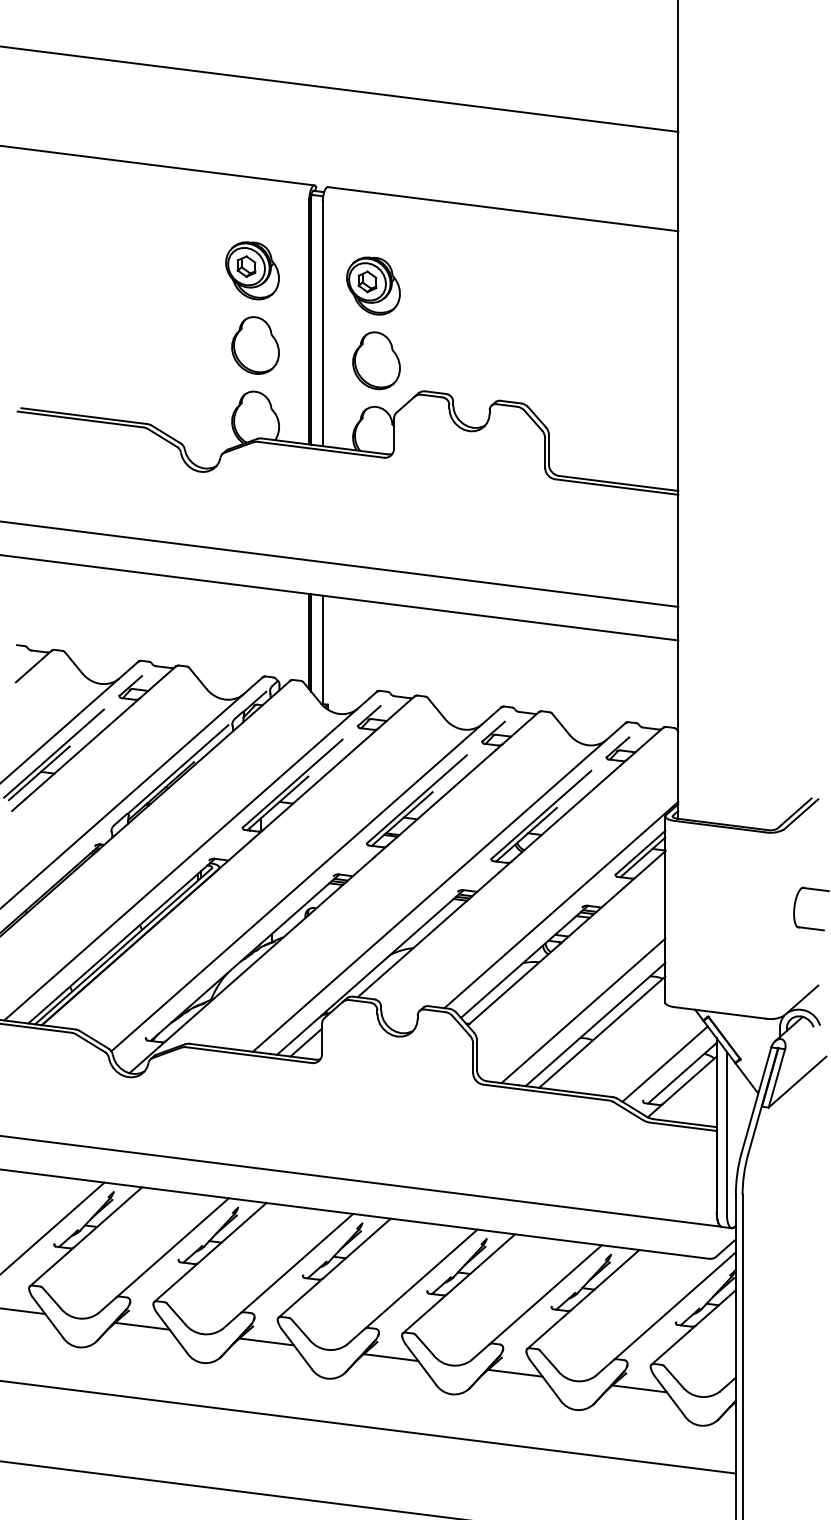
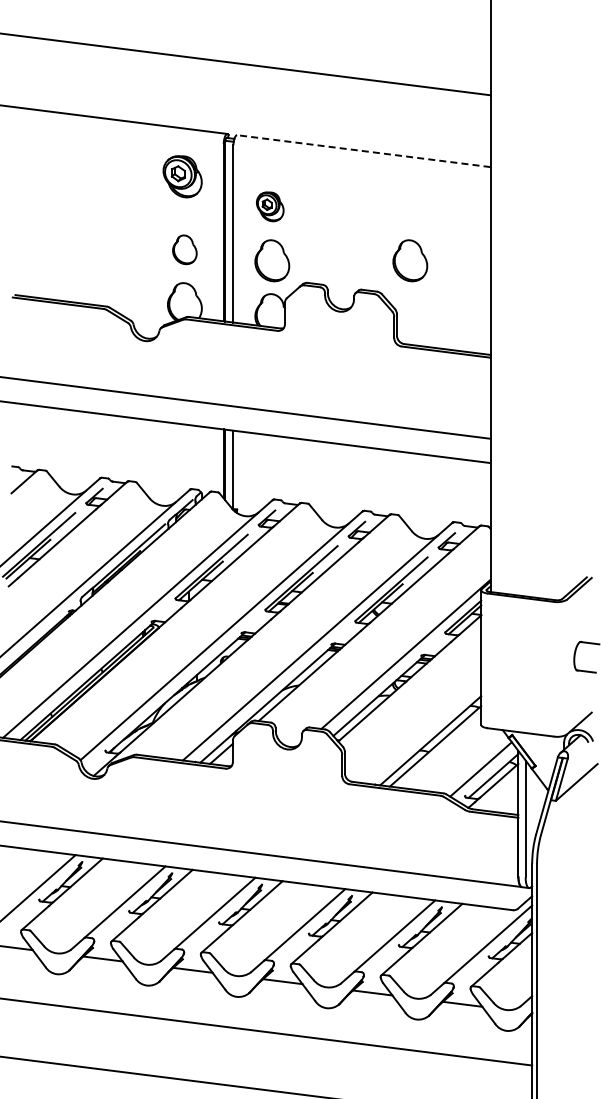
line: (502, 209) -> (363, 151), solid -> dashed
part: (252, 270) -> (182, 176), moved
part: (374, 285) -> (270, 206), size x0.7
part: (255, 345) -> (184, 249), size x0.7
part: (567, 360) -> (410, 260), added
line: (582, 1010) -> (421, 730), removed

